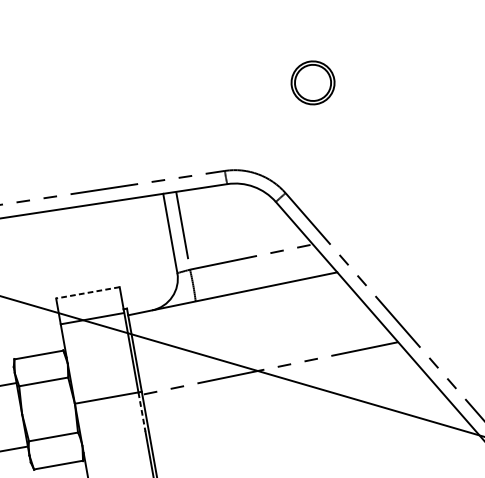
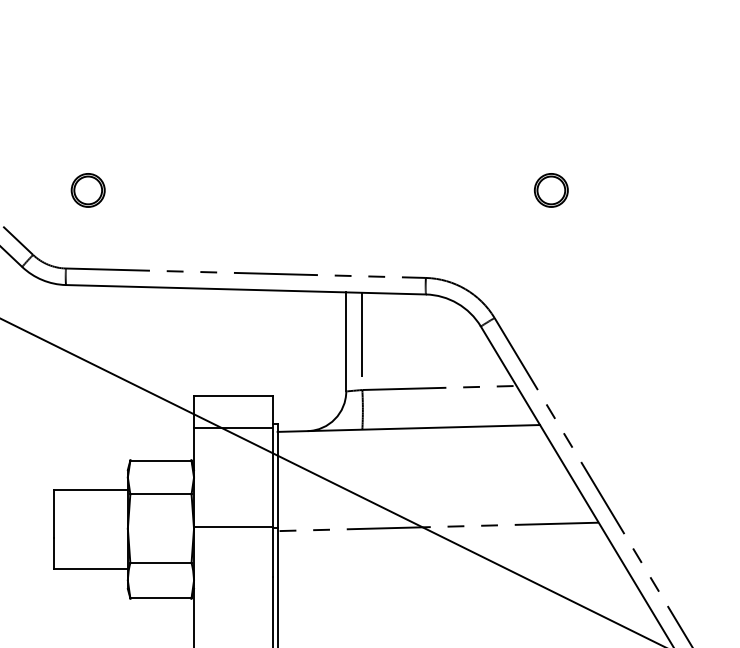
part: (312, 83) -> (550, 190), size x0.62
line: (87, 293) -> (233, 396), dashed -> solid
line: (142, 412) -> (273, 552), dashed -> solid

